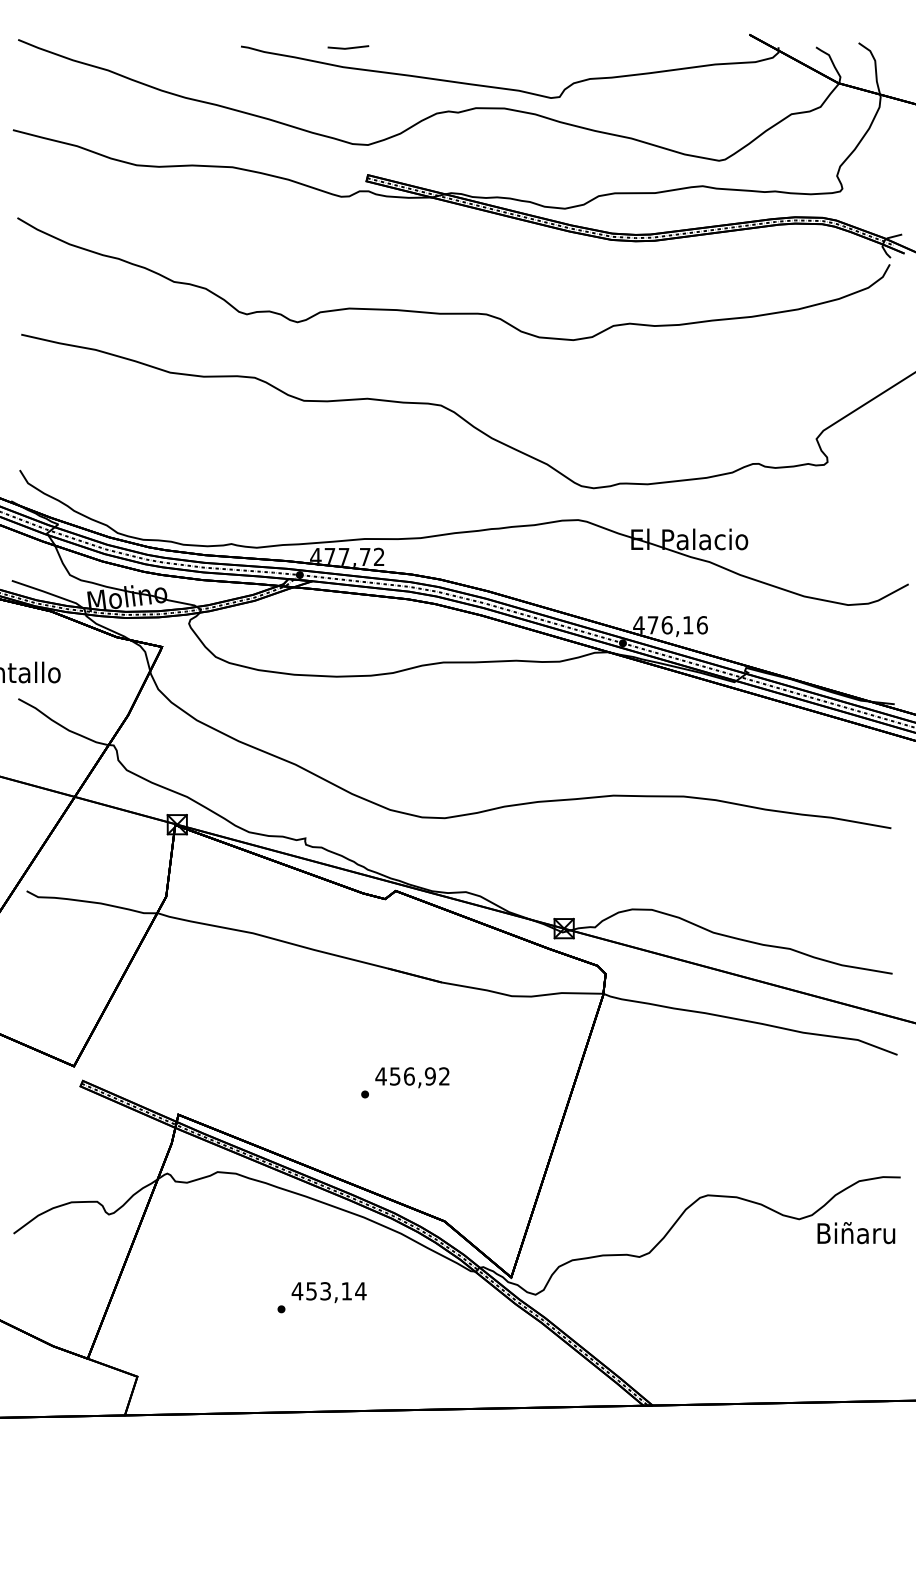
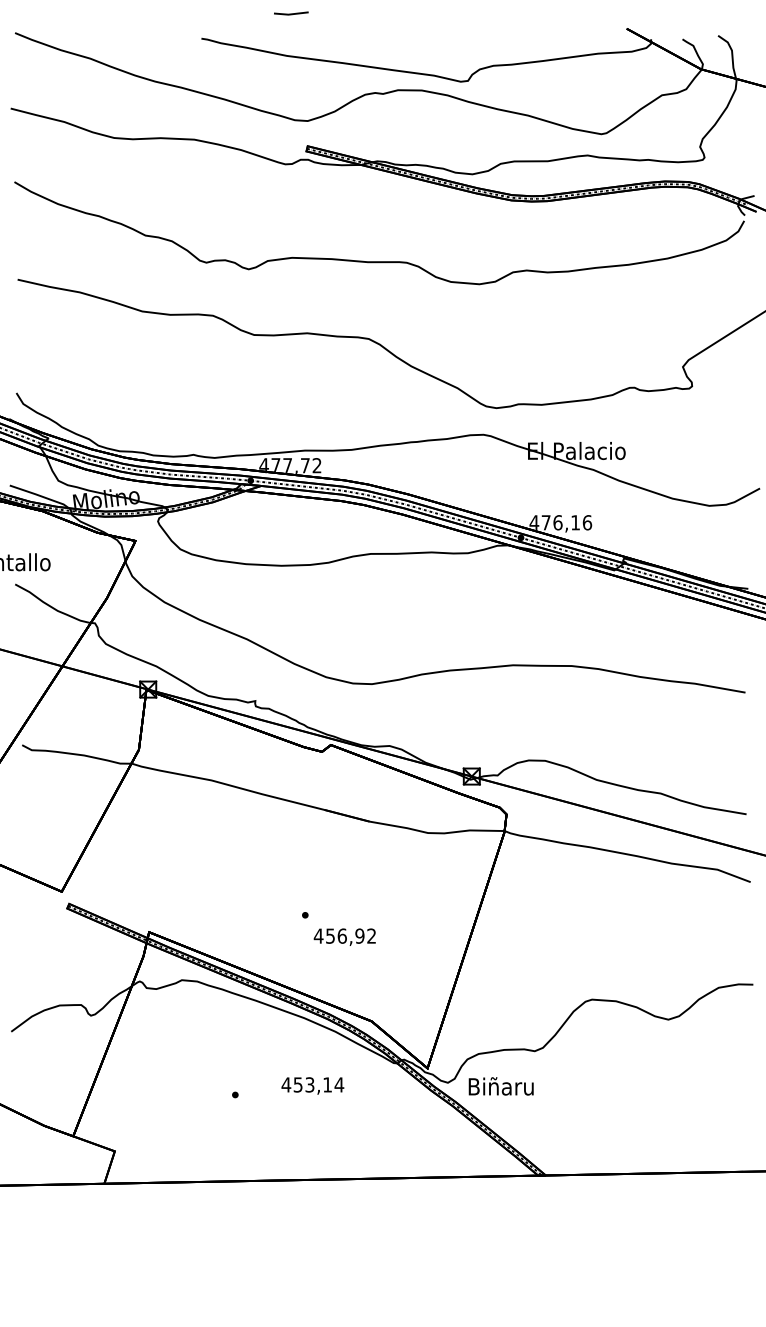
line: (348, 47) -> (291, 13), moved
text: (412, 1077) -> (344, 937), moved
text: (856, 1233) -> (501, 1086), moved
text: (328, 1292) -> (312, 1085), moved

